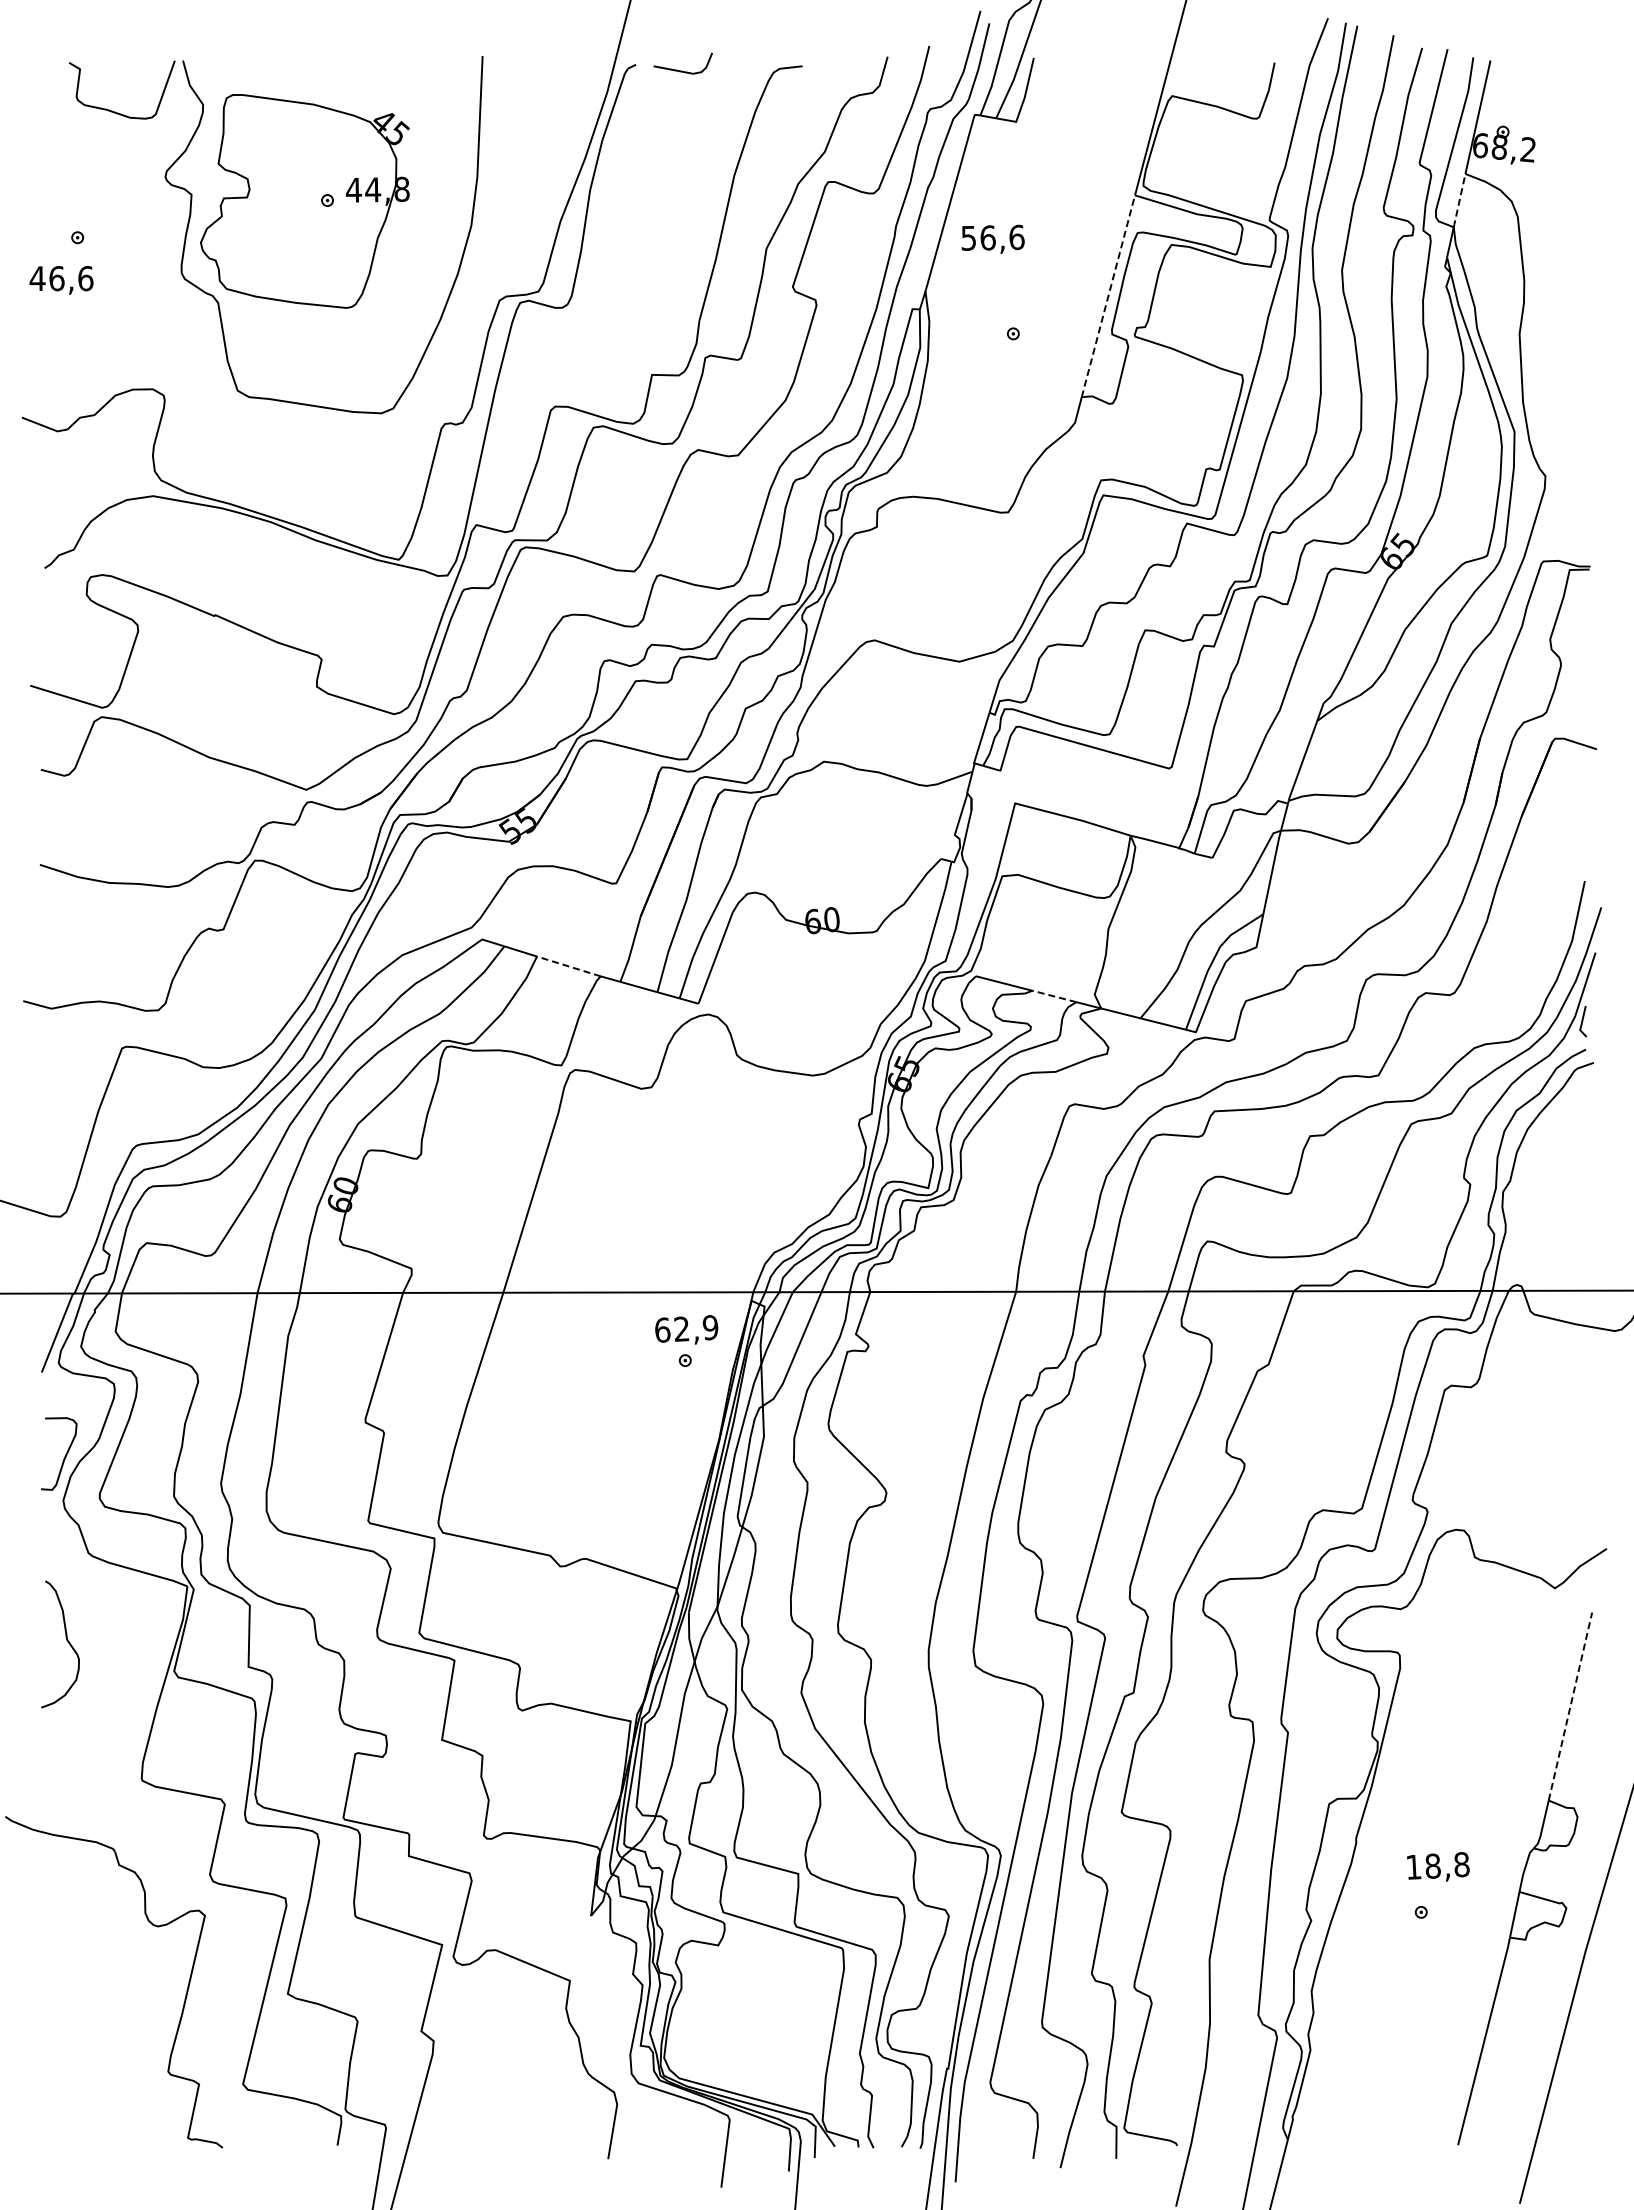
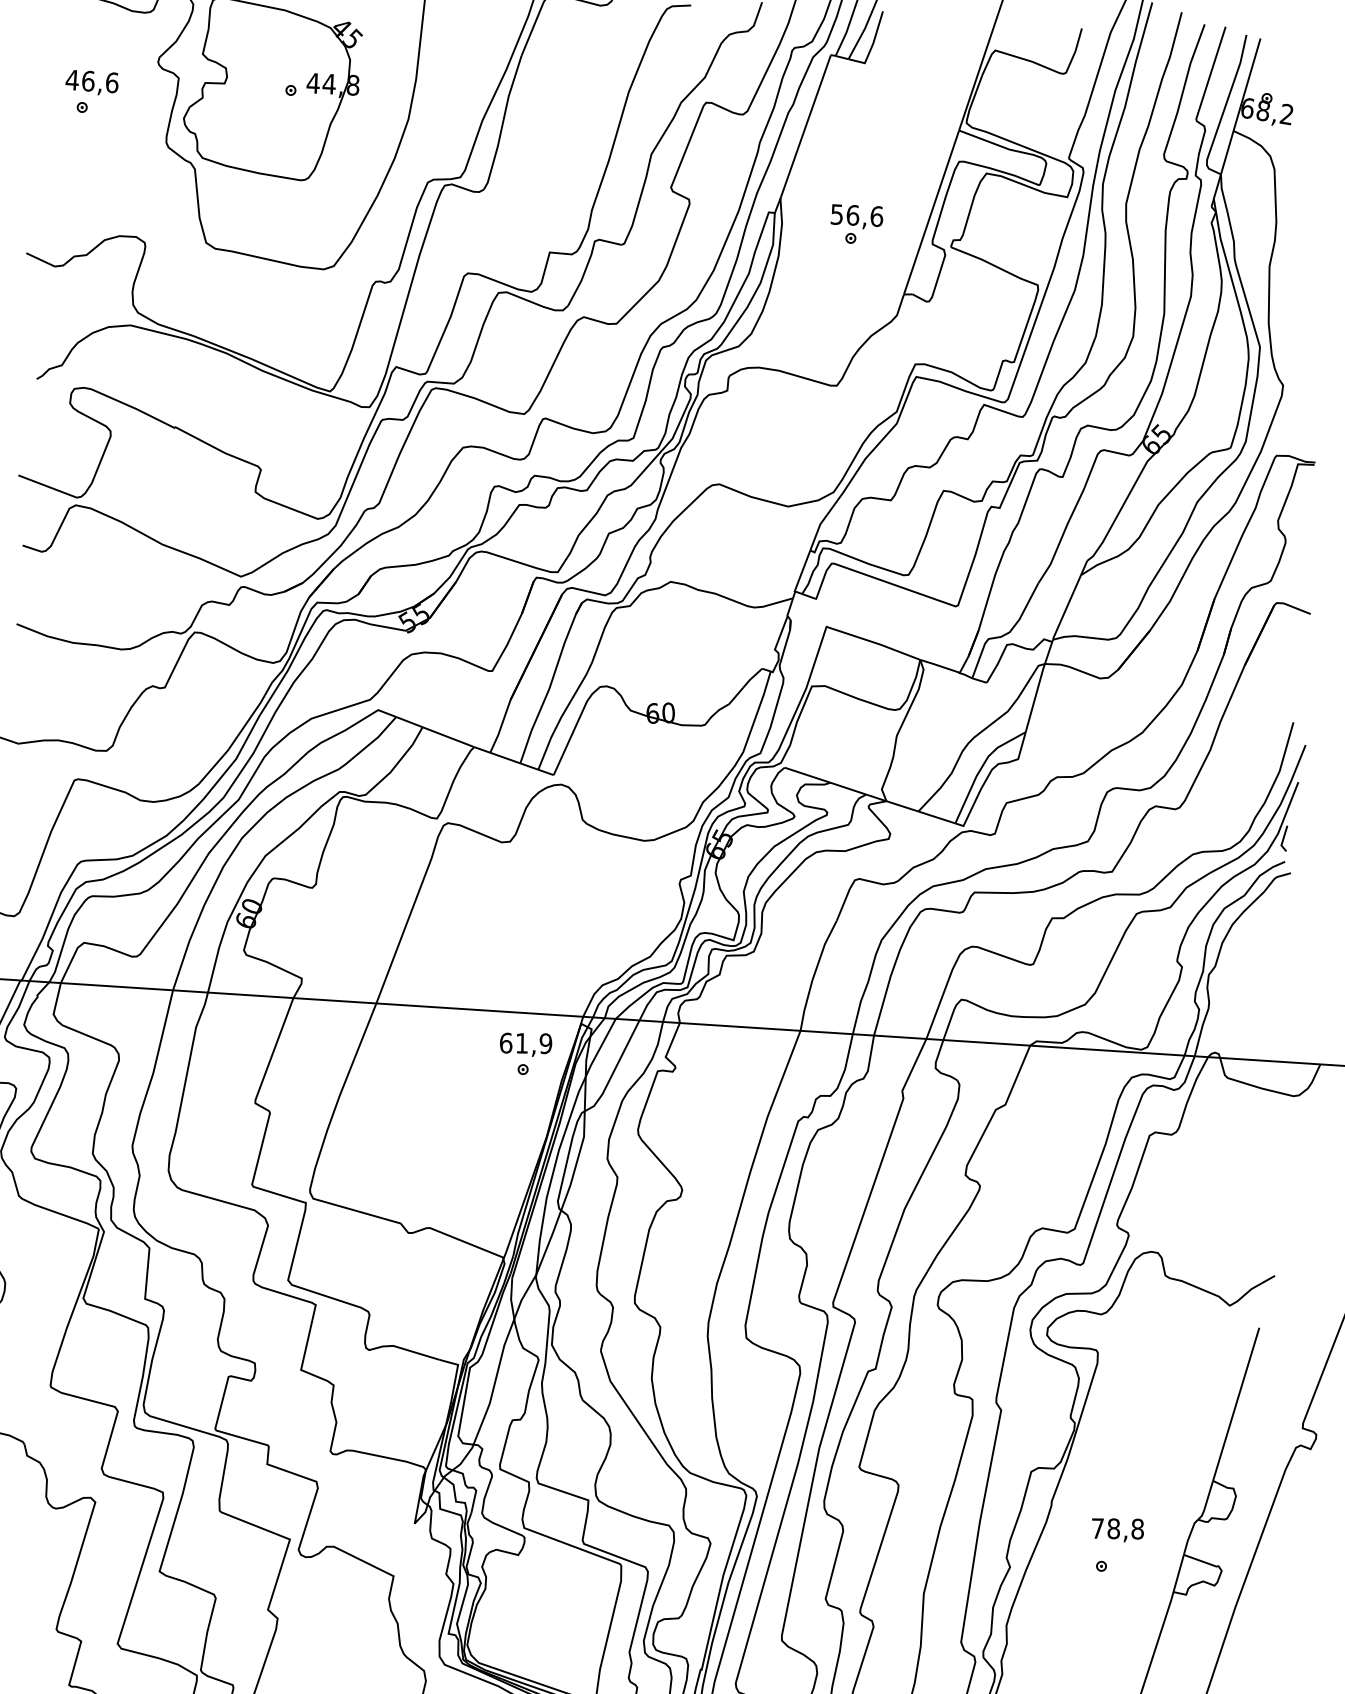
line: (1459, 201) -> (1227, 153), dashed -> solid
text: (992, 238) -> (856, 216), moved
text: (61, 280) -> (92, 83), moved
line: (1108, 295) -> (931, 211), dashed -> solid
line: (568, 966) -> (448, 737), dashed -> solid
line: (1054, 996) -> (848, 788), dashed -> solid
text: (681, 1328) -> (521, 1042), 62,9 -> 61,9
line: (1570, 1706) -> (1236, 1404), dashed -> solid
text: (1413, 1866) -> (1097, 1527), 18,8 -> 78,8

